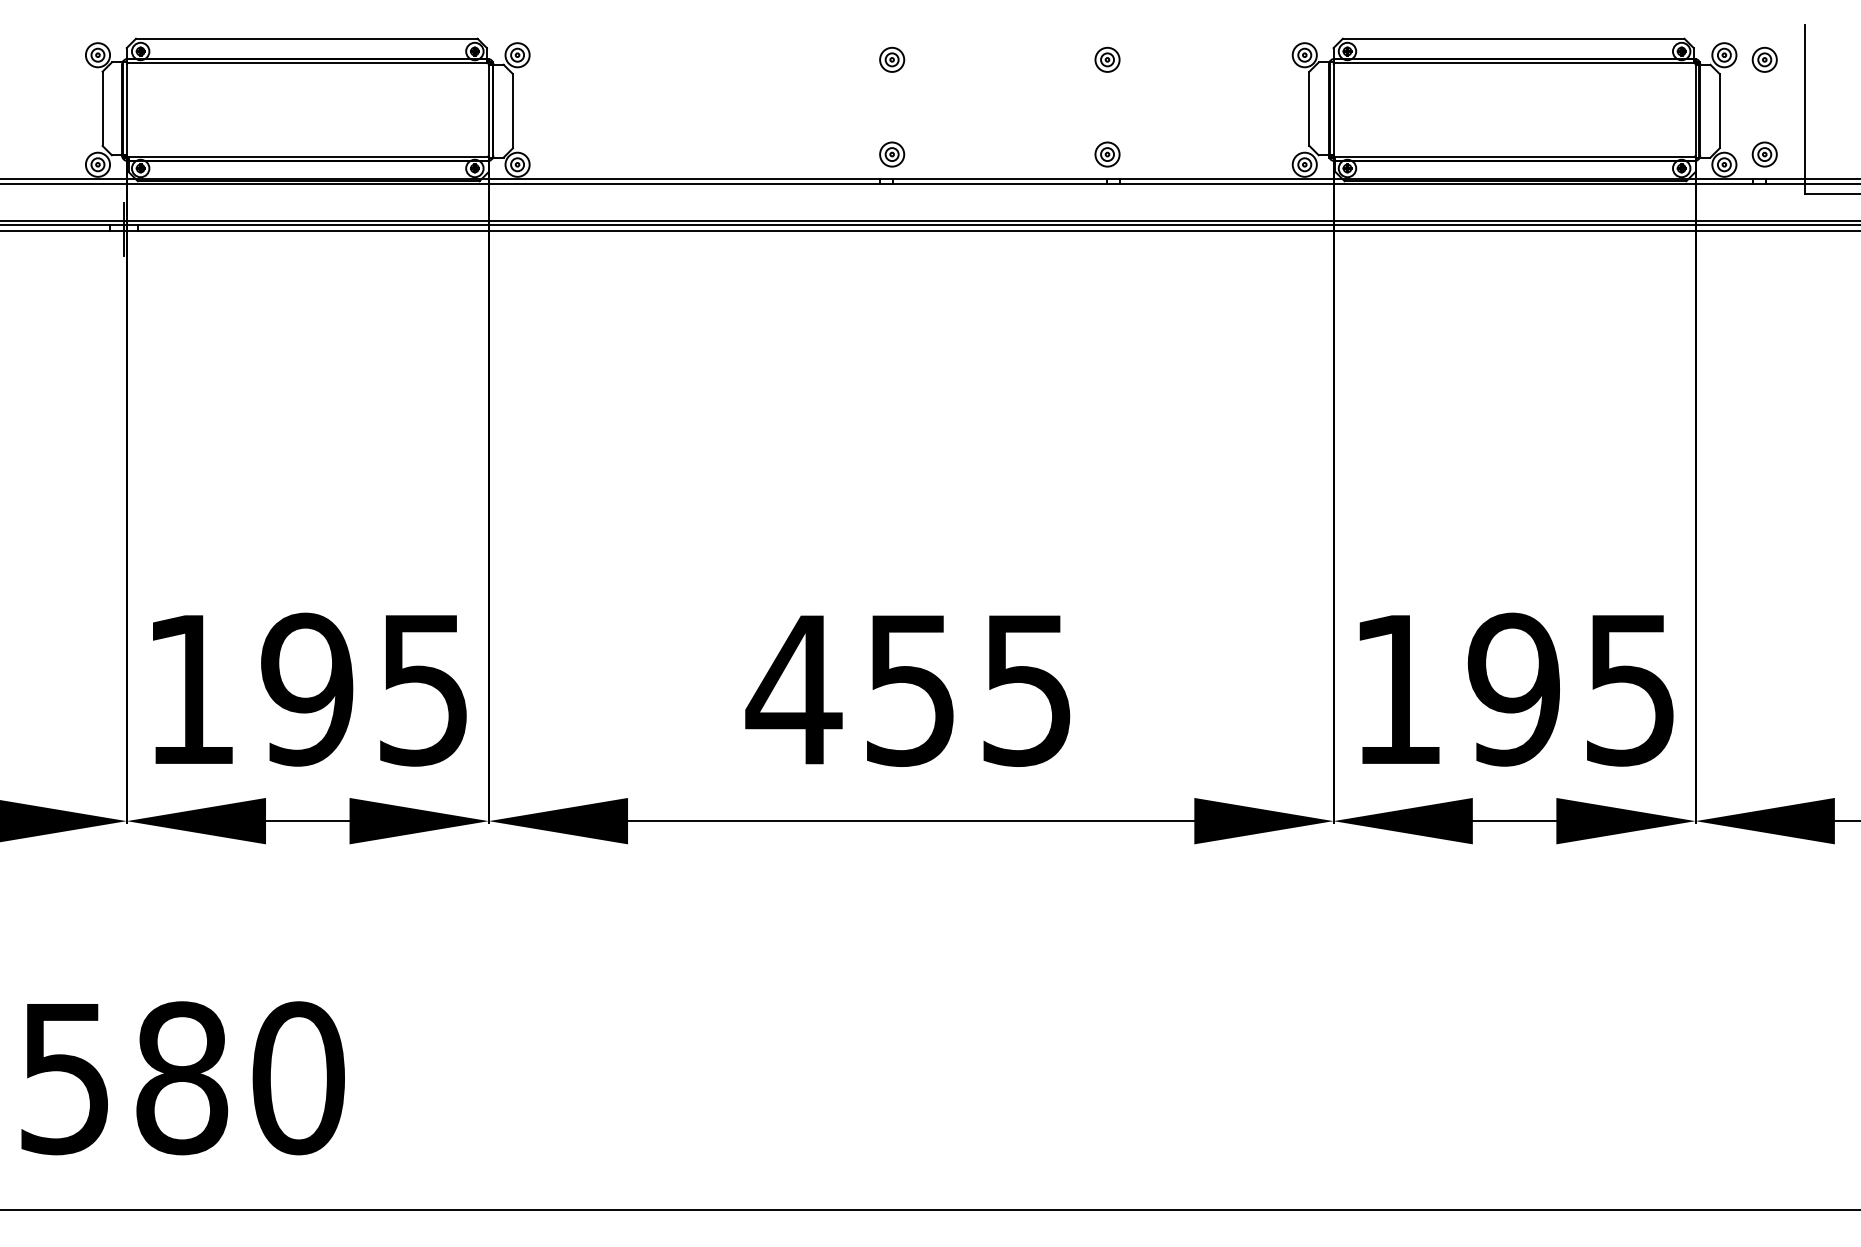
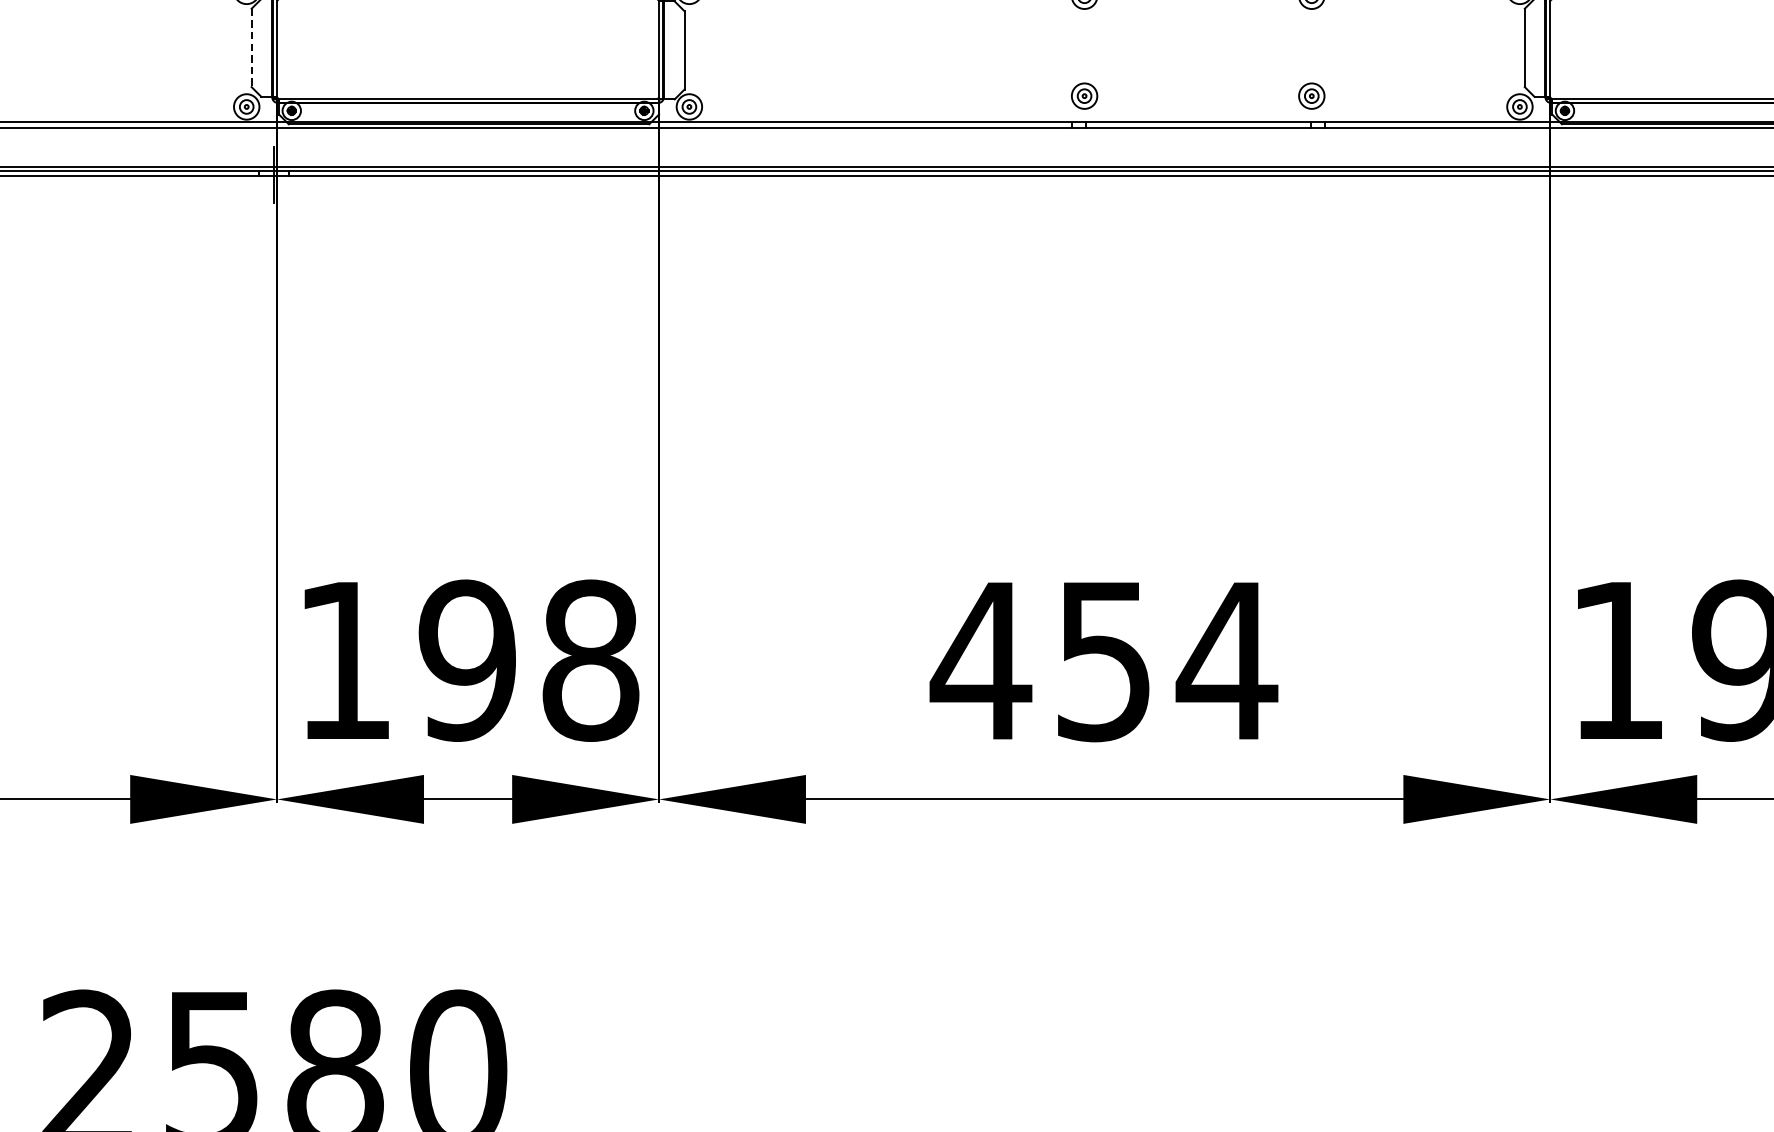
line: (102, 109) -> (251, 48), solid -> dashed
text: (424, 689) -> (591, 660), 195 -> 198
text: (1026, 690) -> (1226, 661), 455 -> 454

